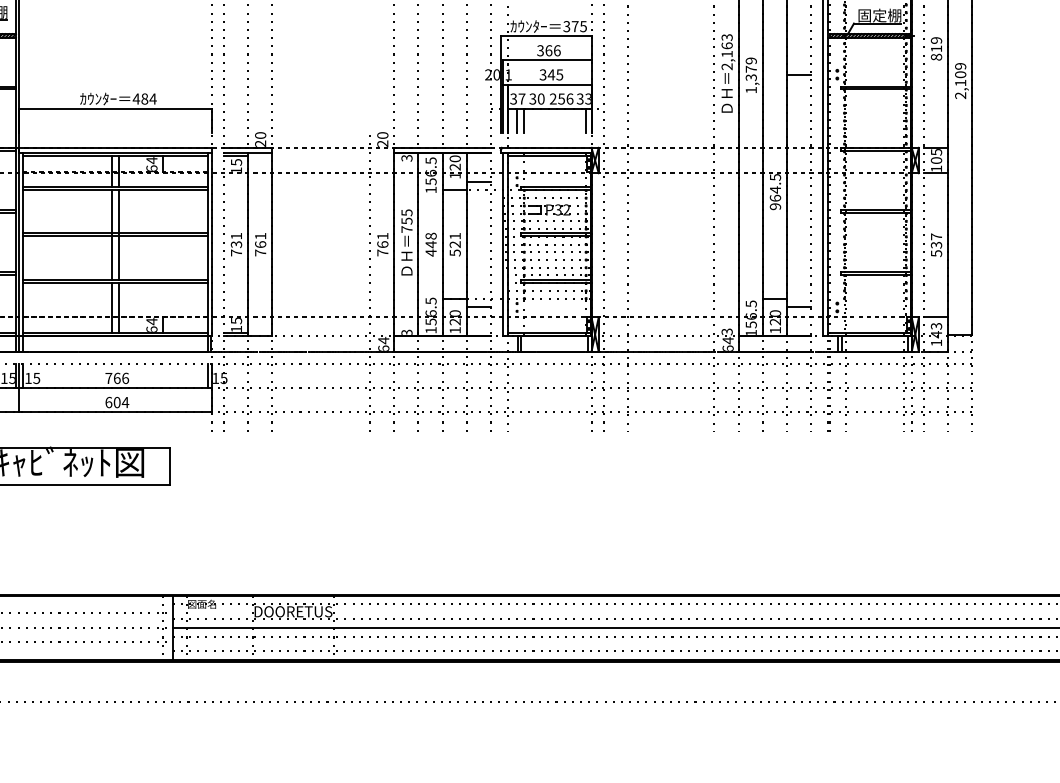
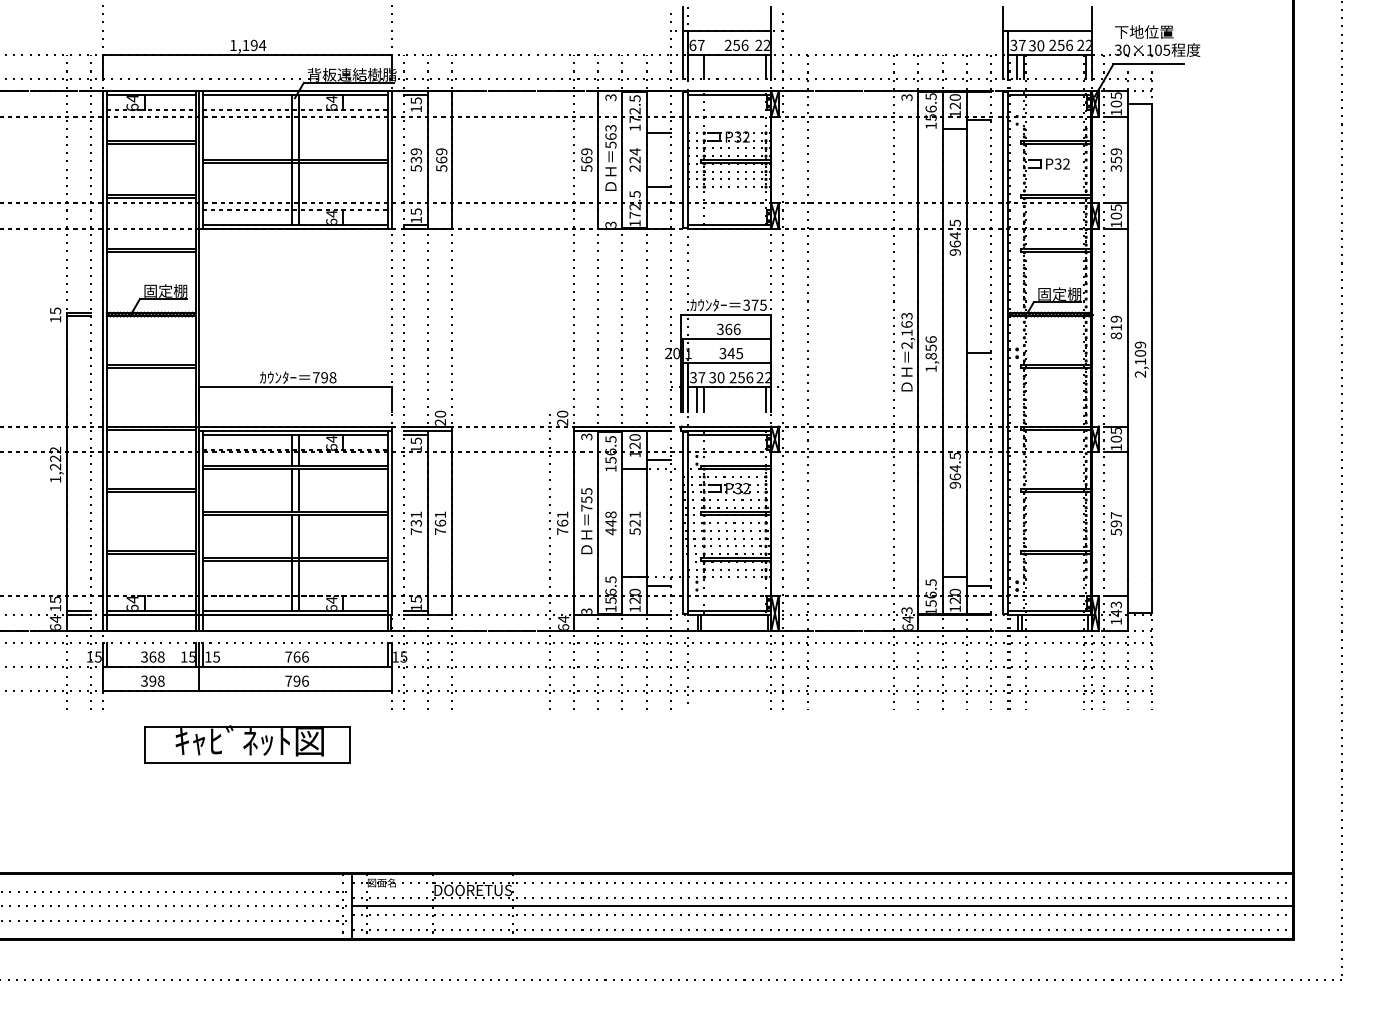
text: (750, 68) -> (930, 347), 1,379 -> 1,856
text: (144, 98) -> (324, 377), 484 -> 798
text: (582, 99) -> (762, 378), 33 -> 22
text: (936, 244) -> (1116, 523), 537 -> 597
text: (117, 401) -> (297, 680), 604 -> 796

